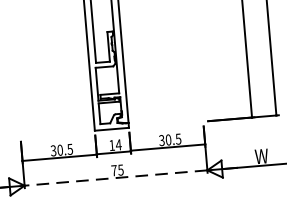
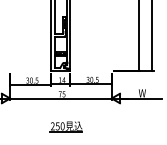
line: (115, 178) -> (60, 98), dashed -> solid

